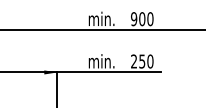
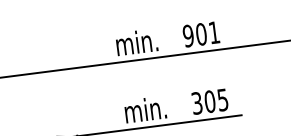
text: (150, 19) -> (214, 33), 900 -> 901
text: (142, 61) -> (210, 101), 250 -> 305

